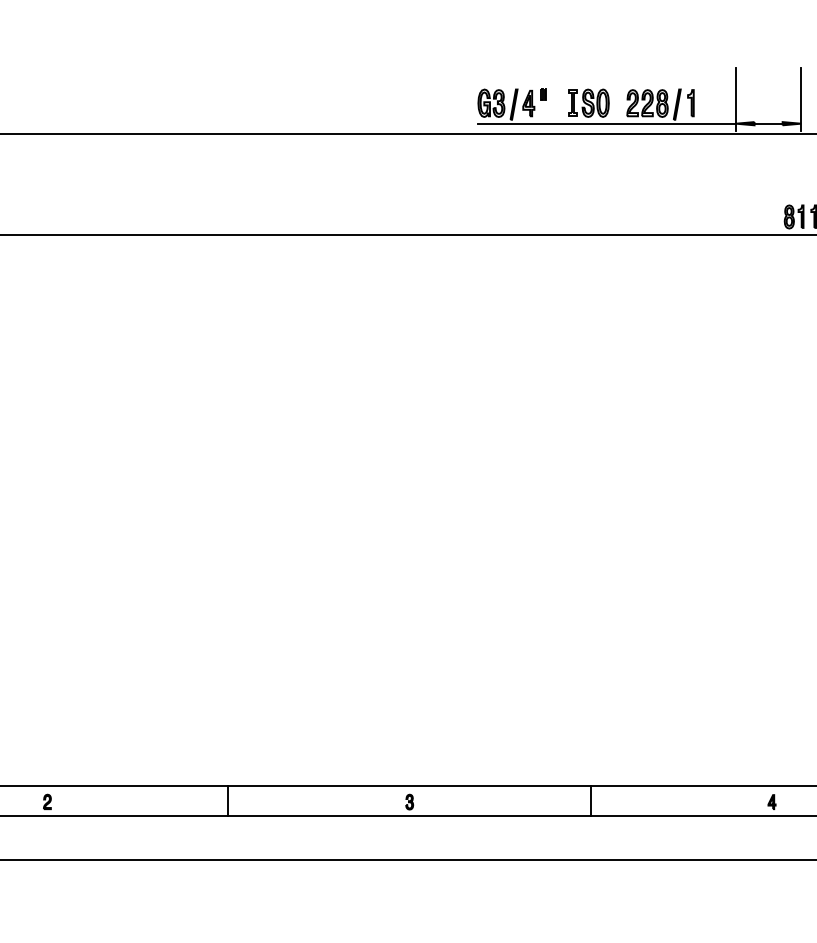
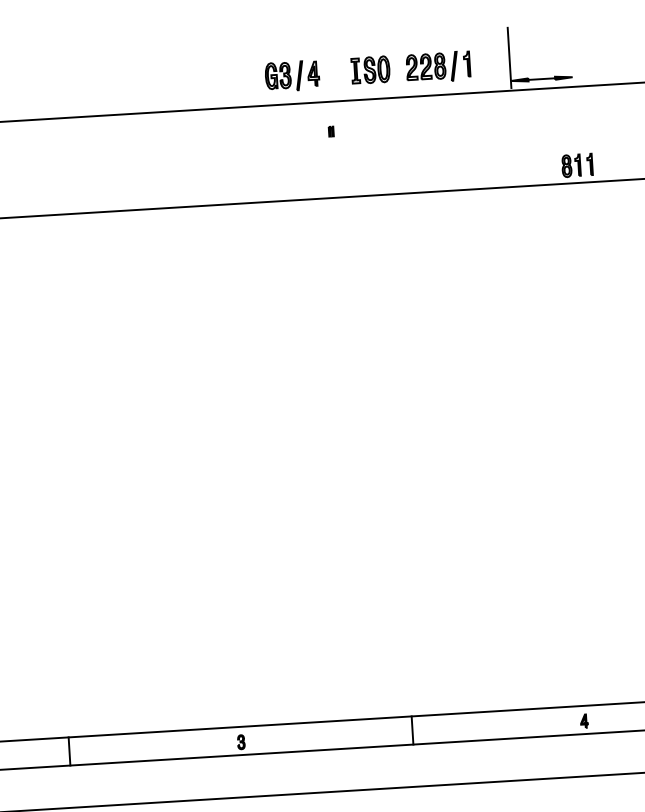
part: (543, 94) -> (331, 131), moved
line: (801, 99) -> (571, 54), removed
line: (606, 123) -> (388, 88), removed

